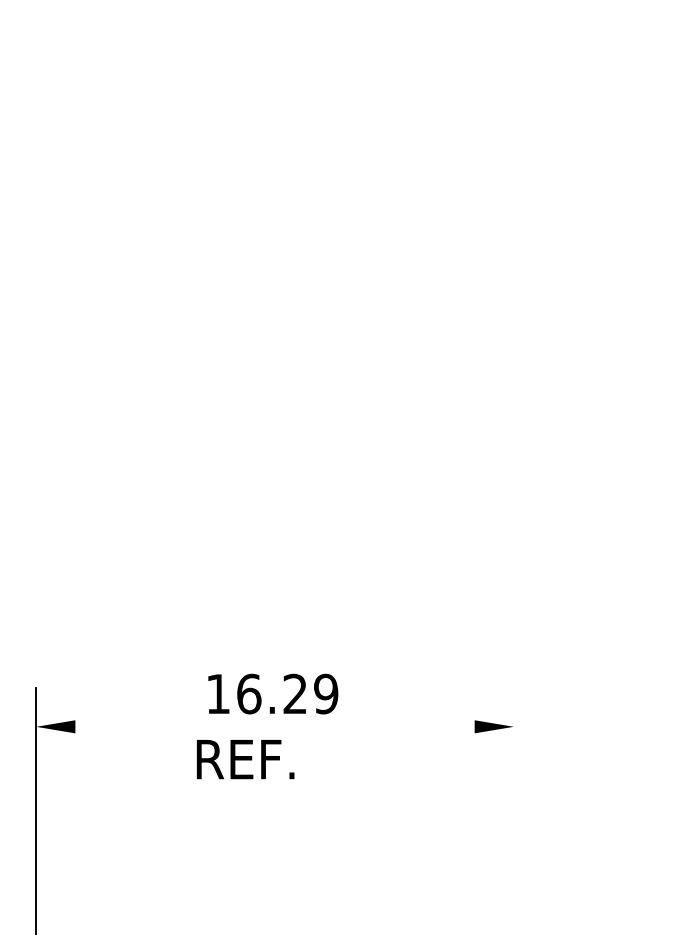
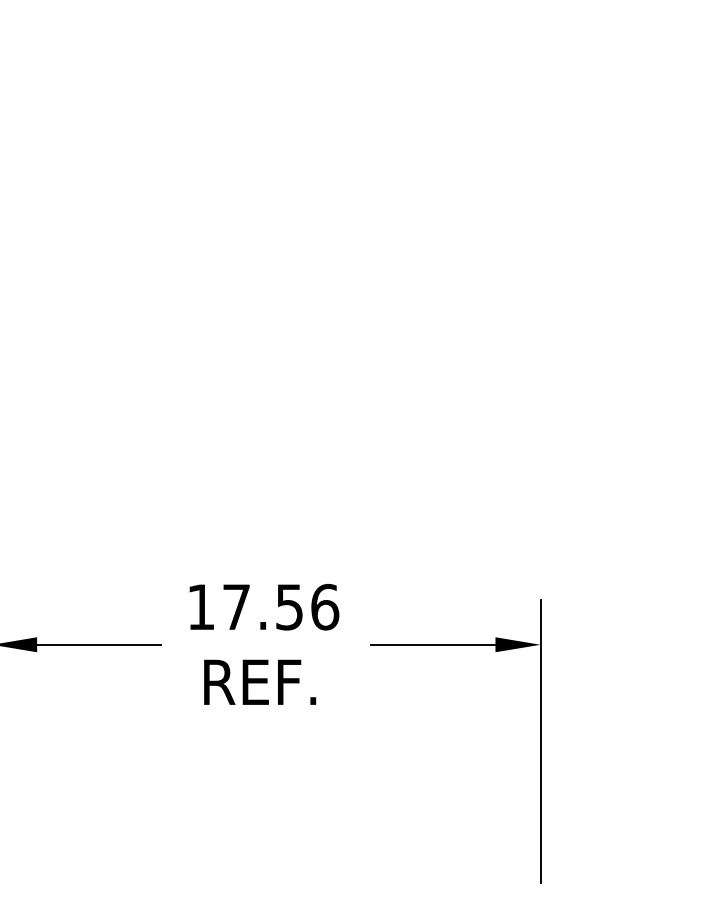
text: (287, 693) -> (280, 606), 16.29 -> 17.56
line: (129, 726) -> (99, 644), added
line: (420, 726) -> (433, 644), added
text: (245, 759) -> (259, 682), moved
line: (513, 810) -> (540, 740), added

